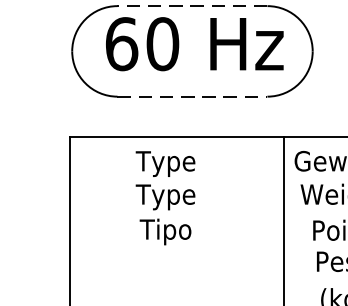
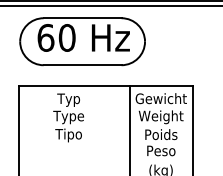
line: (192, 6) -> (82, 18), dashed -> solid
line: (192, 97) -> (82, 65), dashed -> solid
text: (165, 162) -> (68, 99), Type -> Typ

